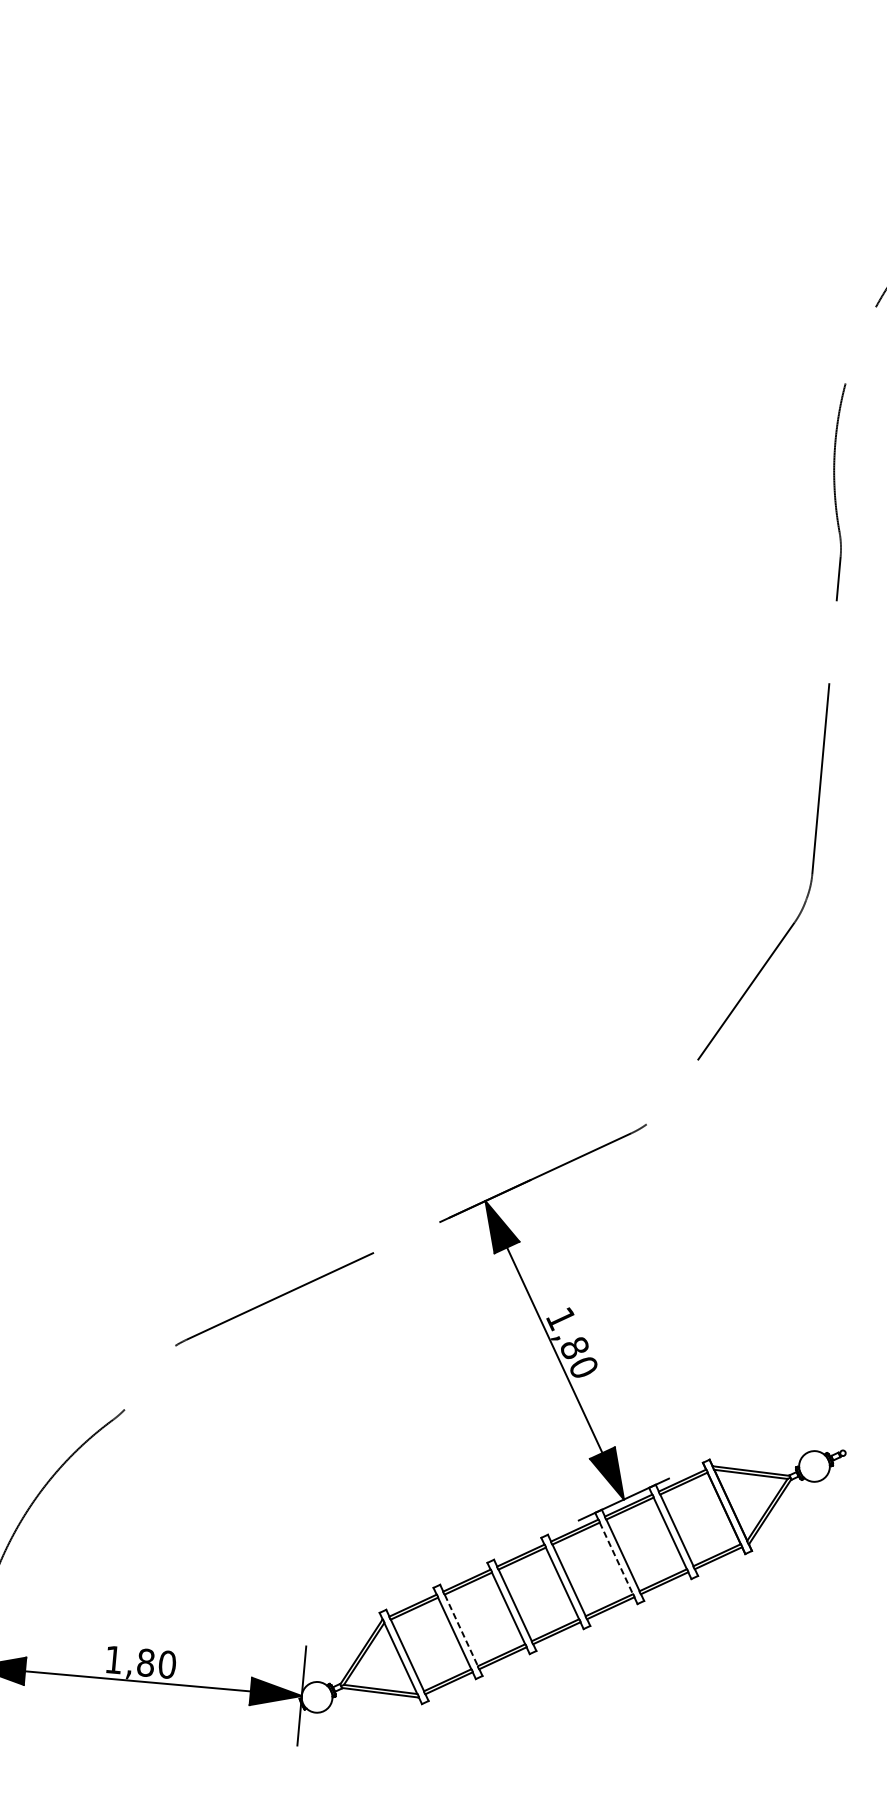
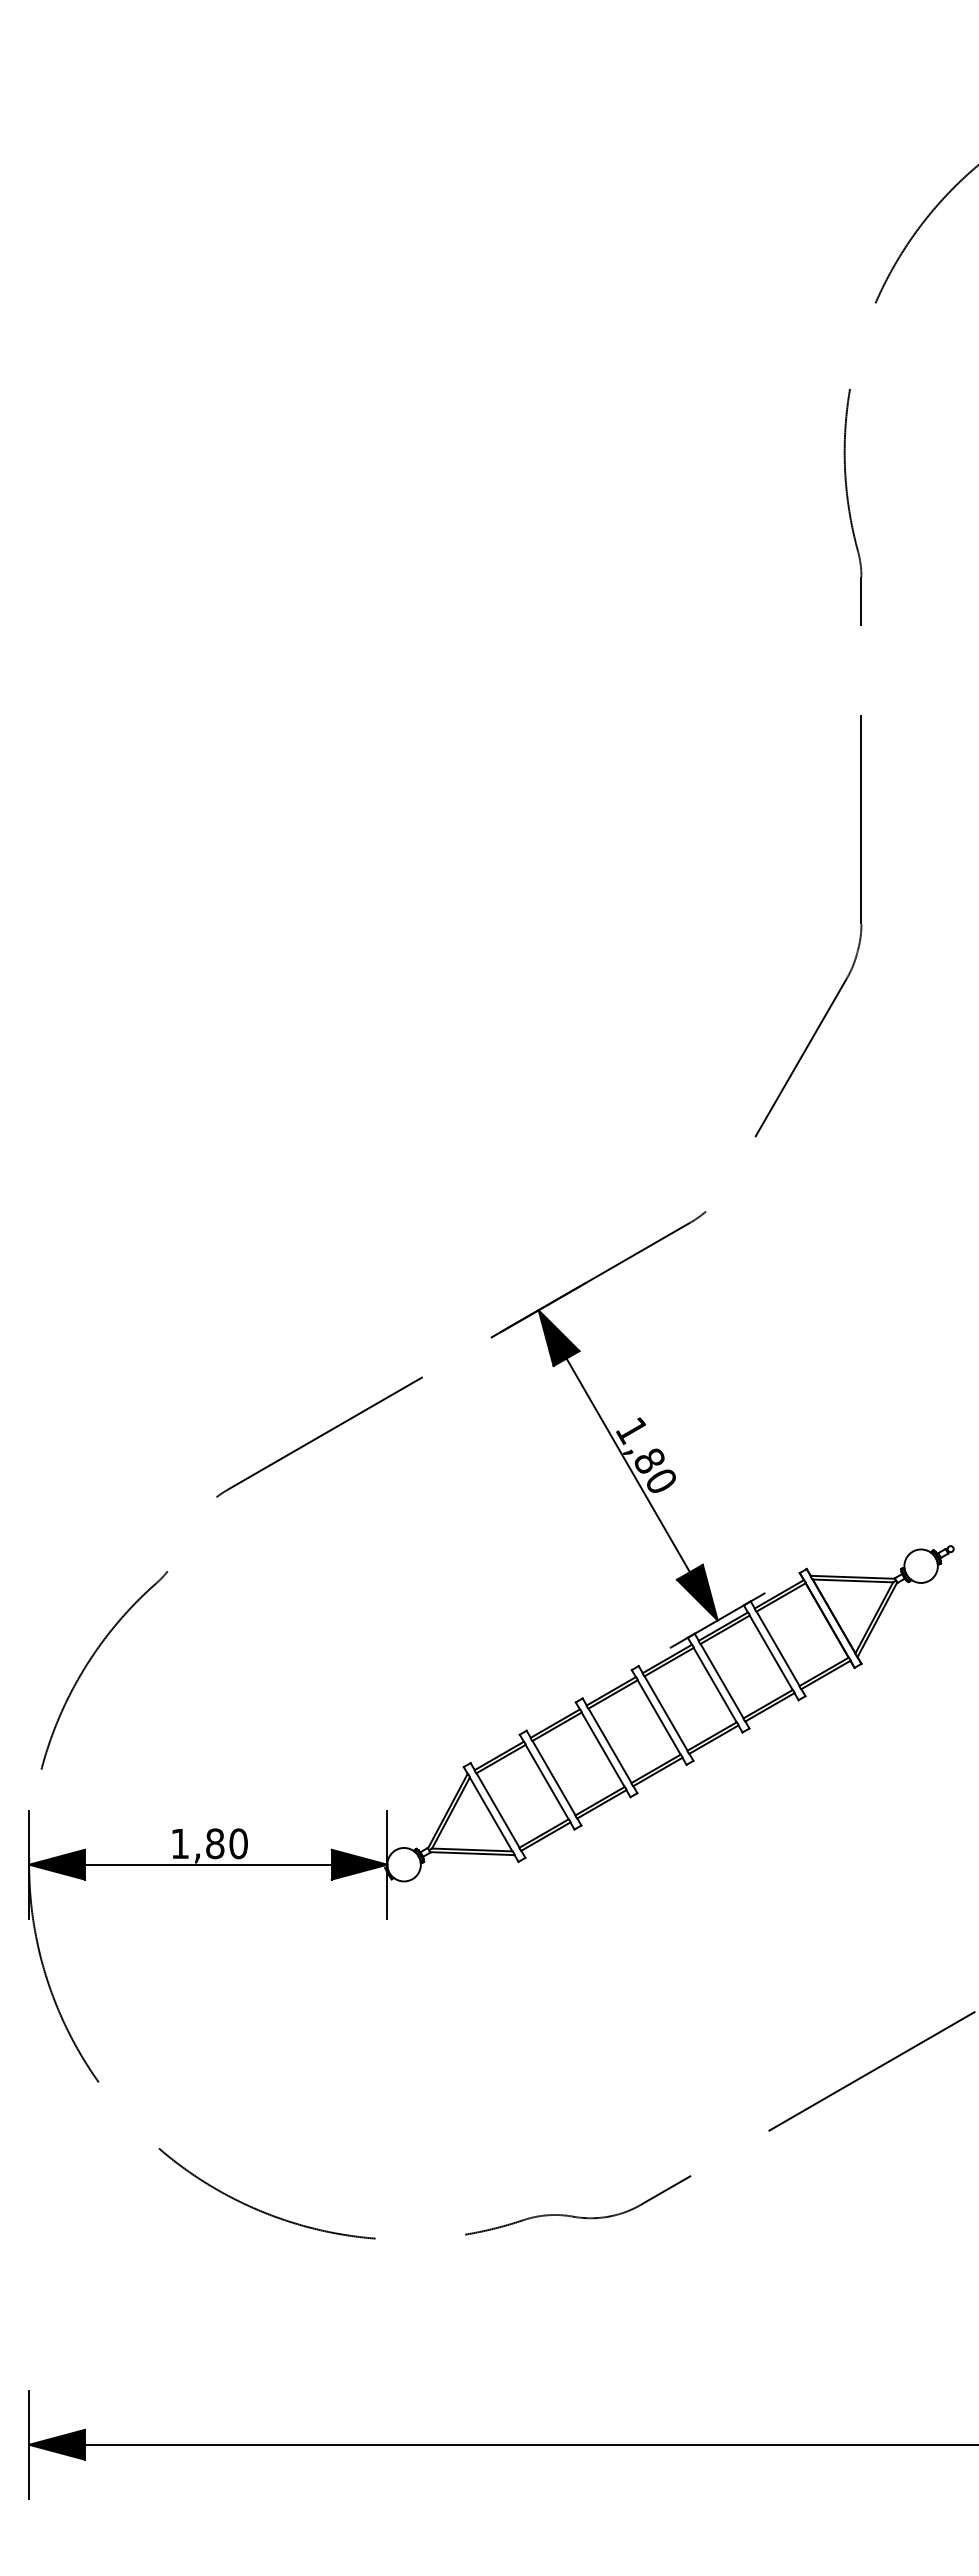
line: (616, 1558) -> (715, 1685), dashed -> solid
line: (461, 1630) -> (554, 1778), dashed -> solid

